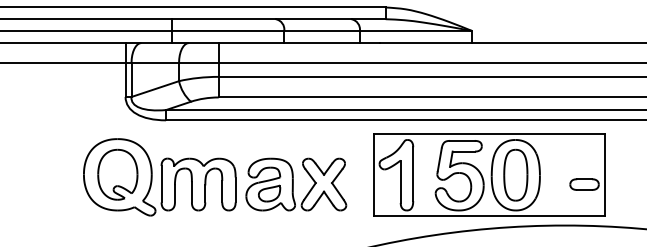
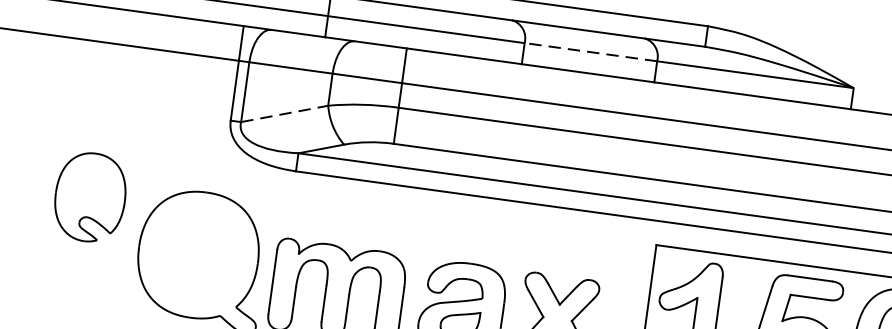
line: (322, 31) -> (591, 53), solid -> dashed
line: (155, 88) -> (285, 112), solid -> dashed
part: (117, 174) -> (89, 196), moved

